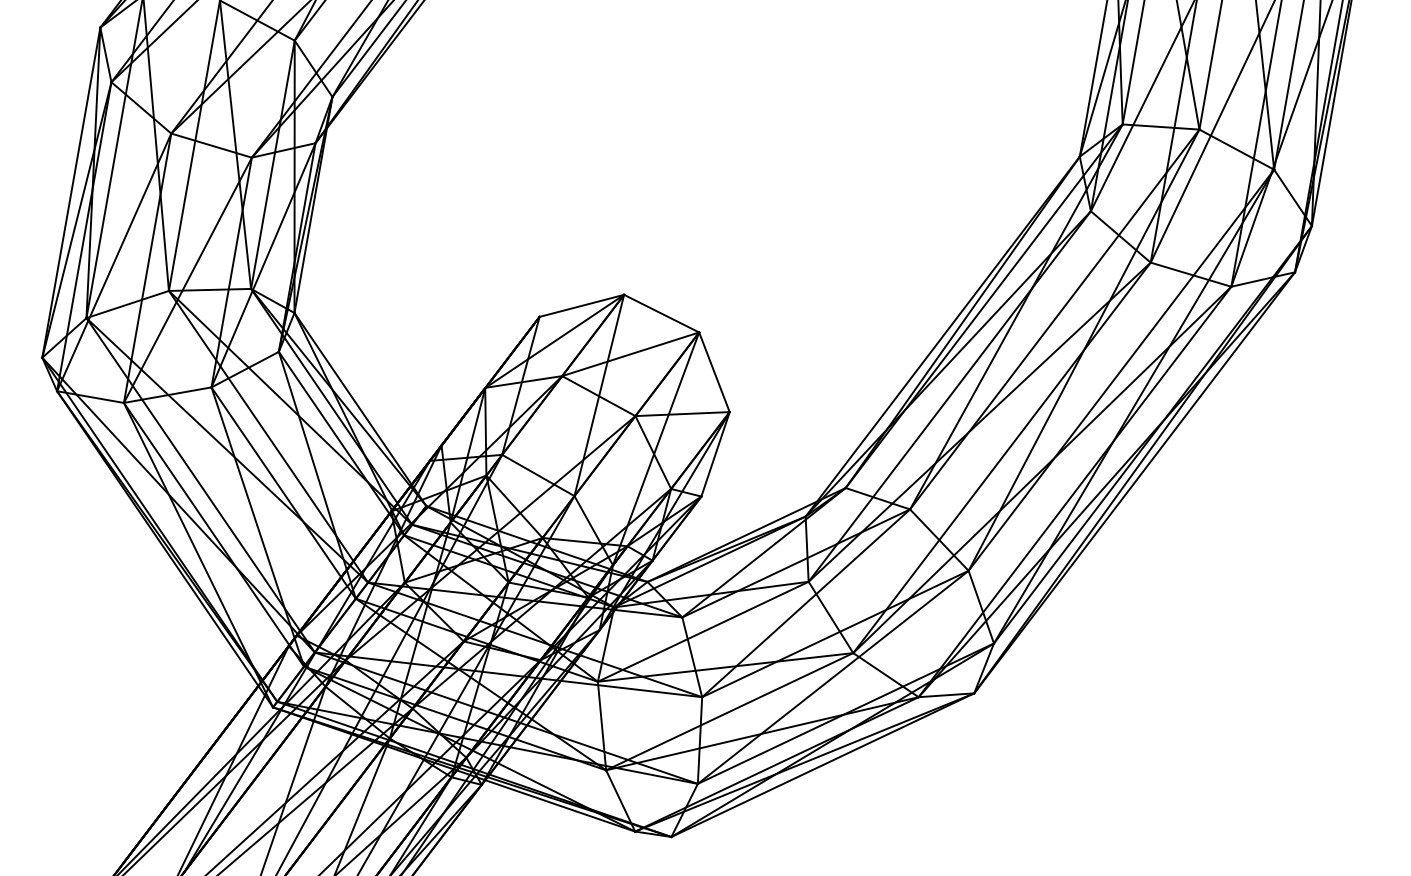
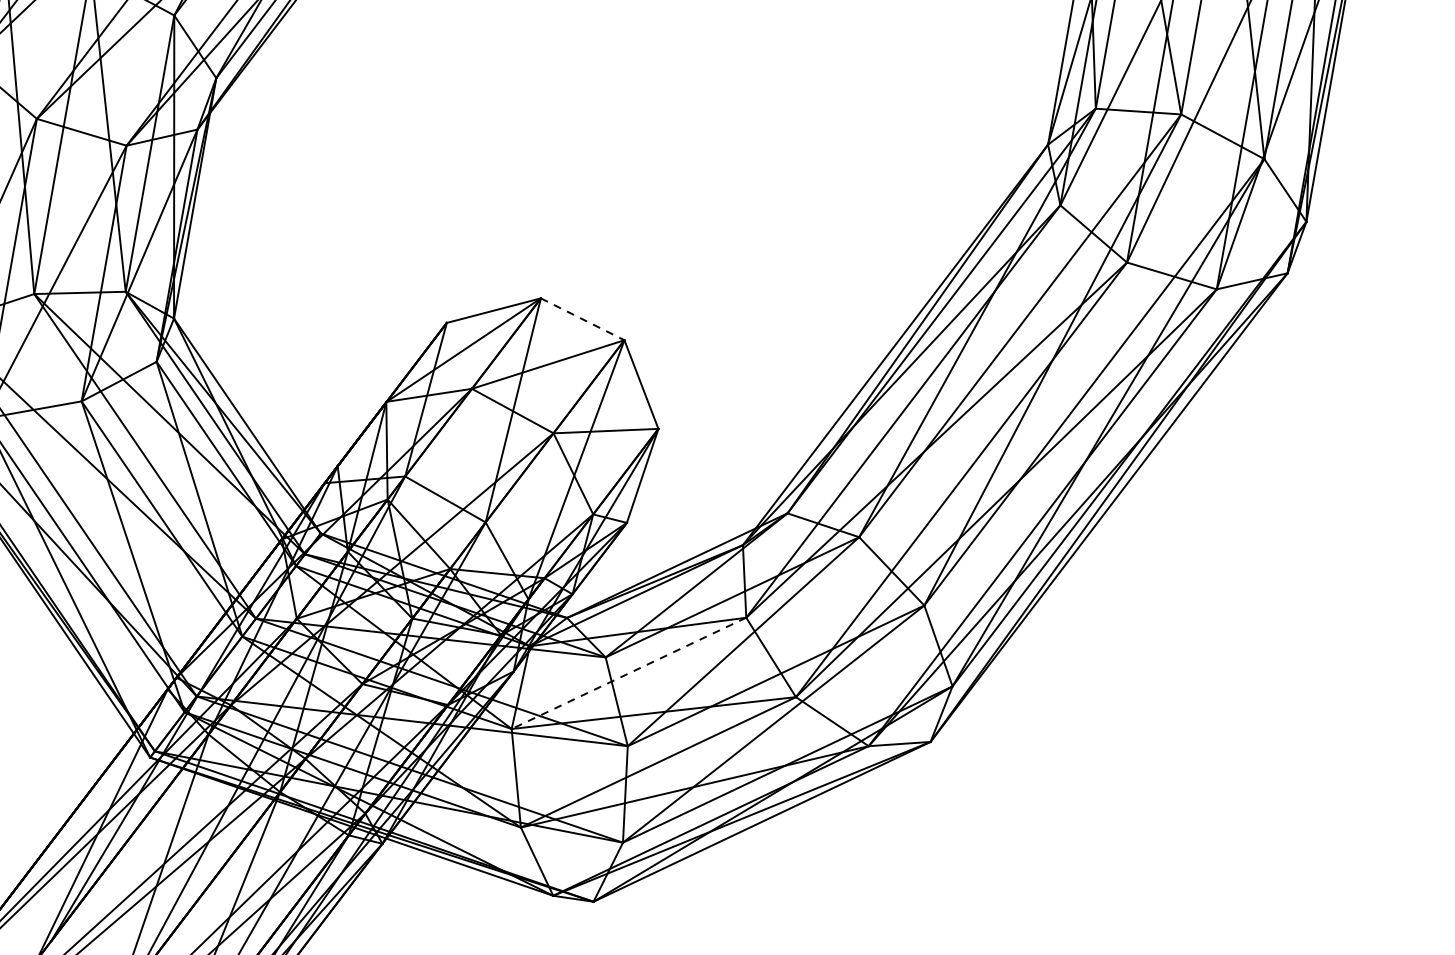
line: (661, 313) -> (582, 319), solid -> dashed
line: (703, 631) -> (629, 673), solid -> dashed

